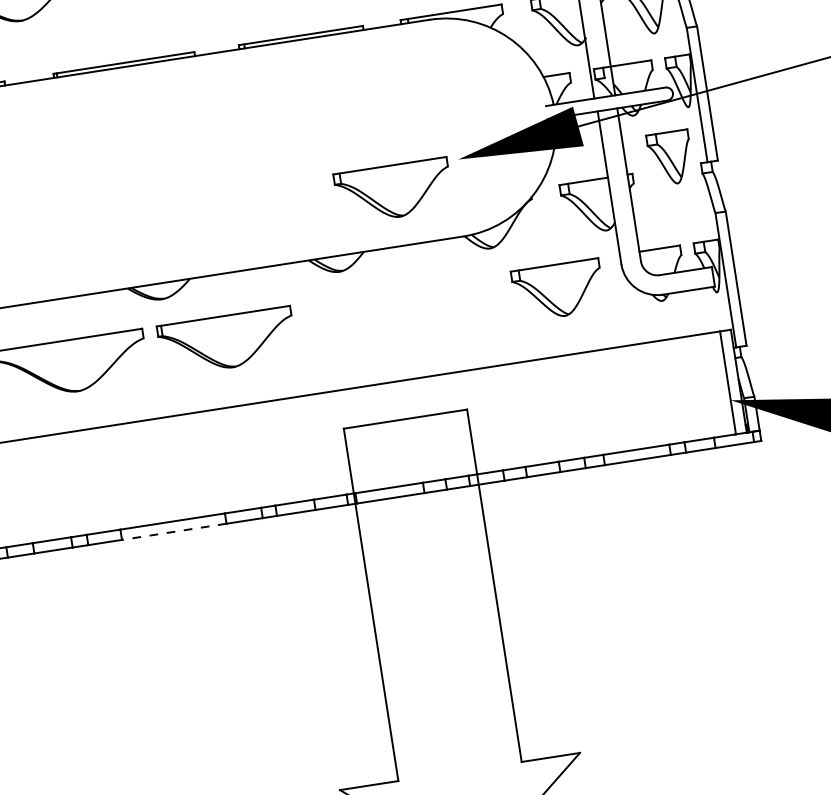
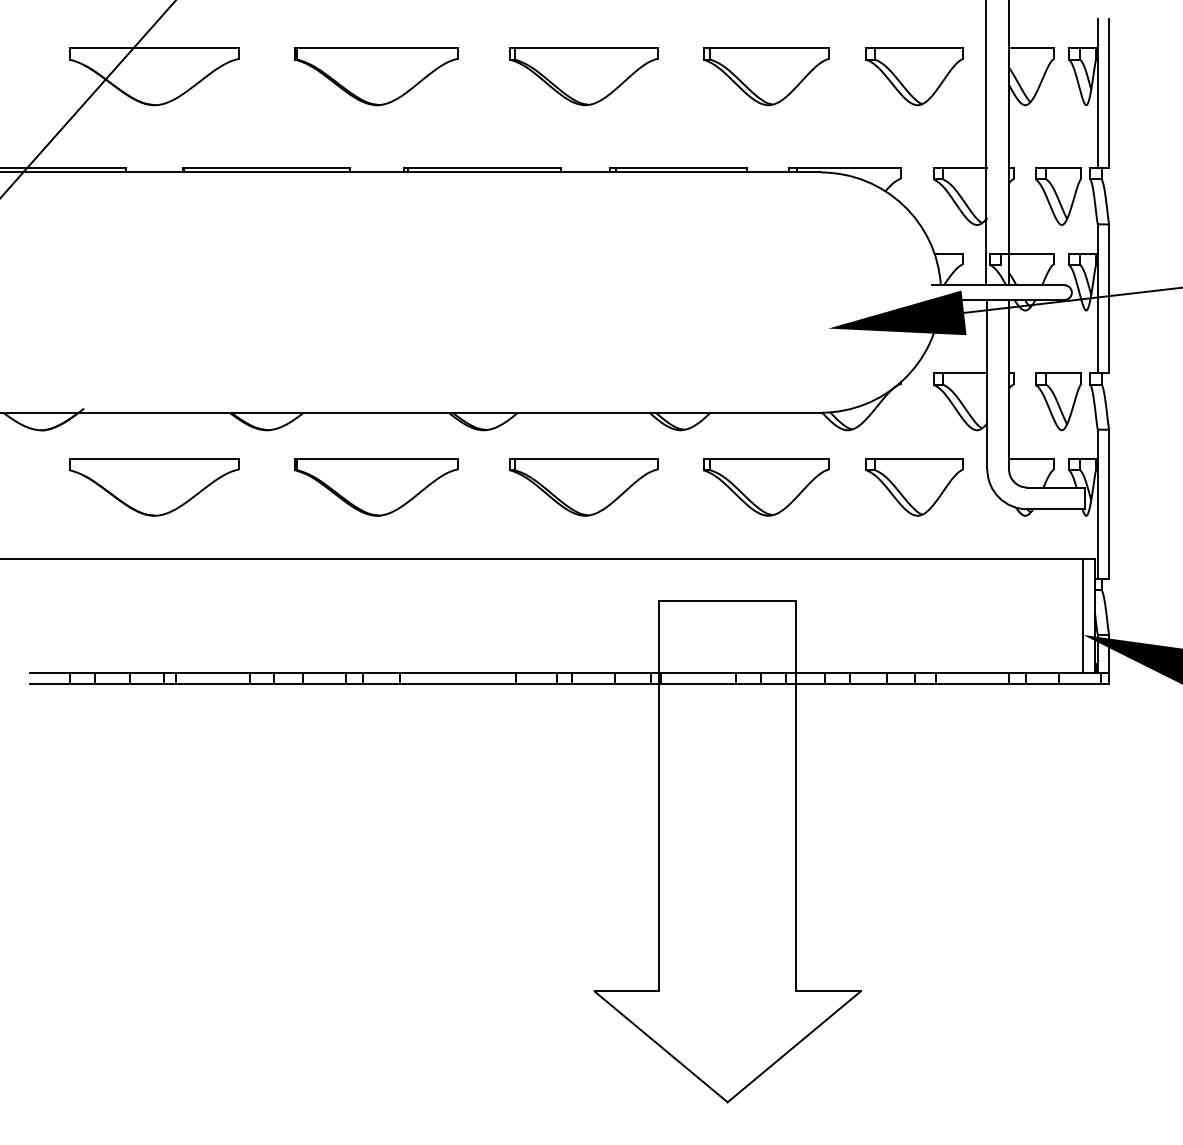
part: (670, 157) -> (1058, 401), moved
part: (394, 191) -> (766, 487), moved
part: (227, 342) -> (583, 487), moved
line: (174, 532) -> (458, 684), dashed -> solid

